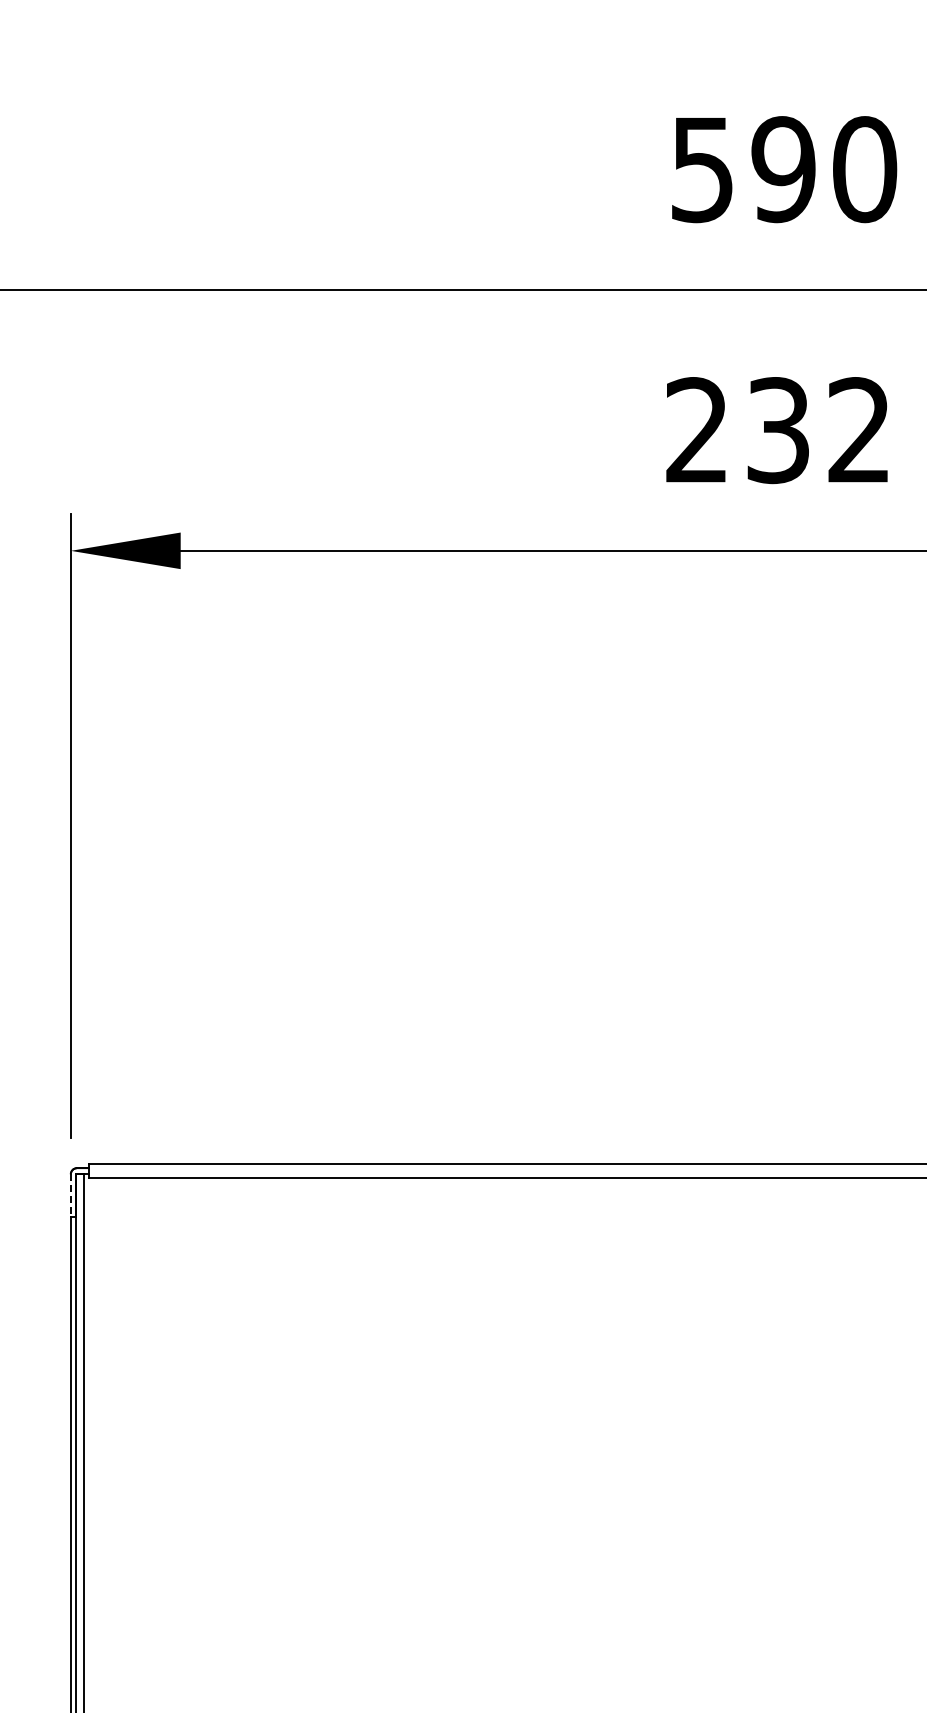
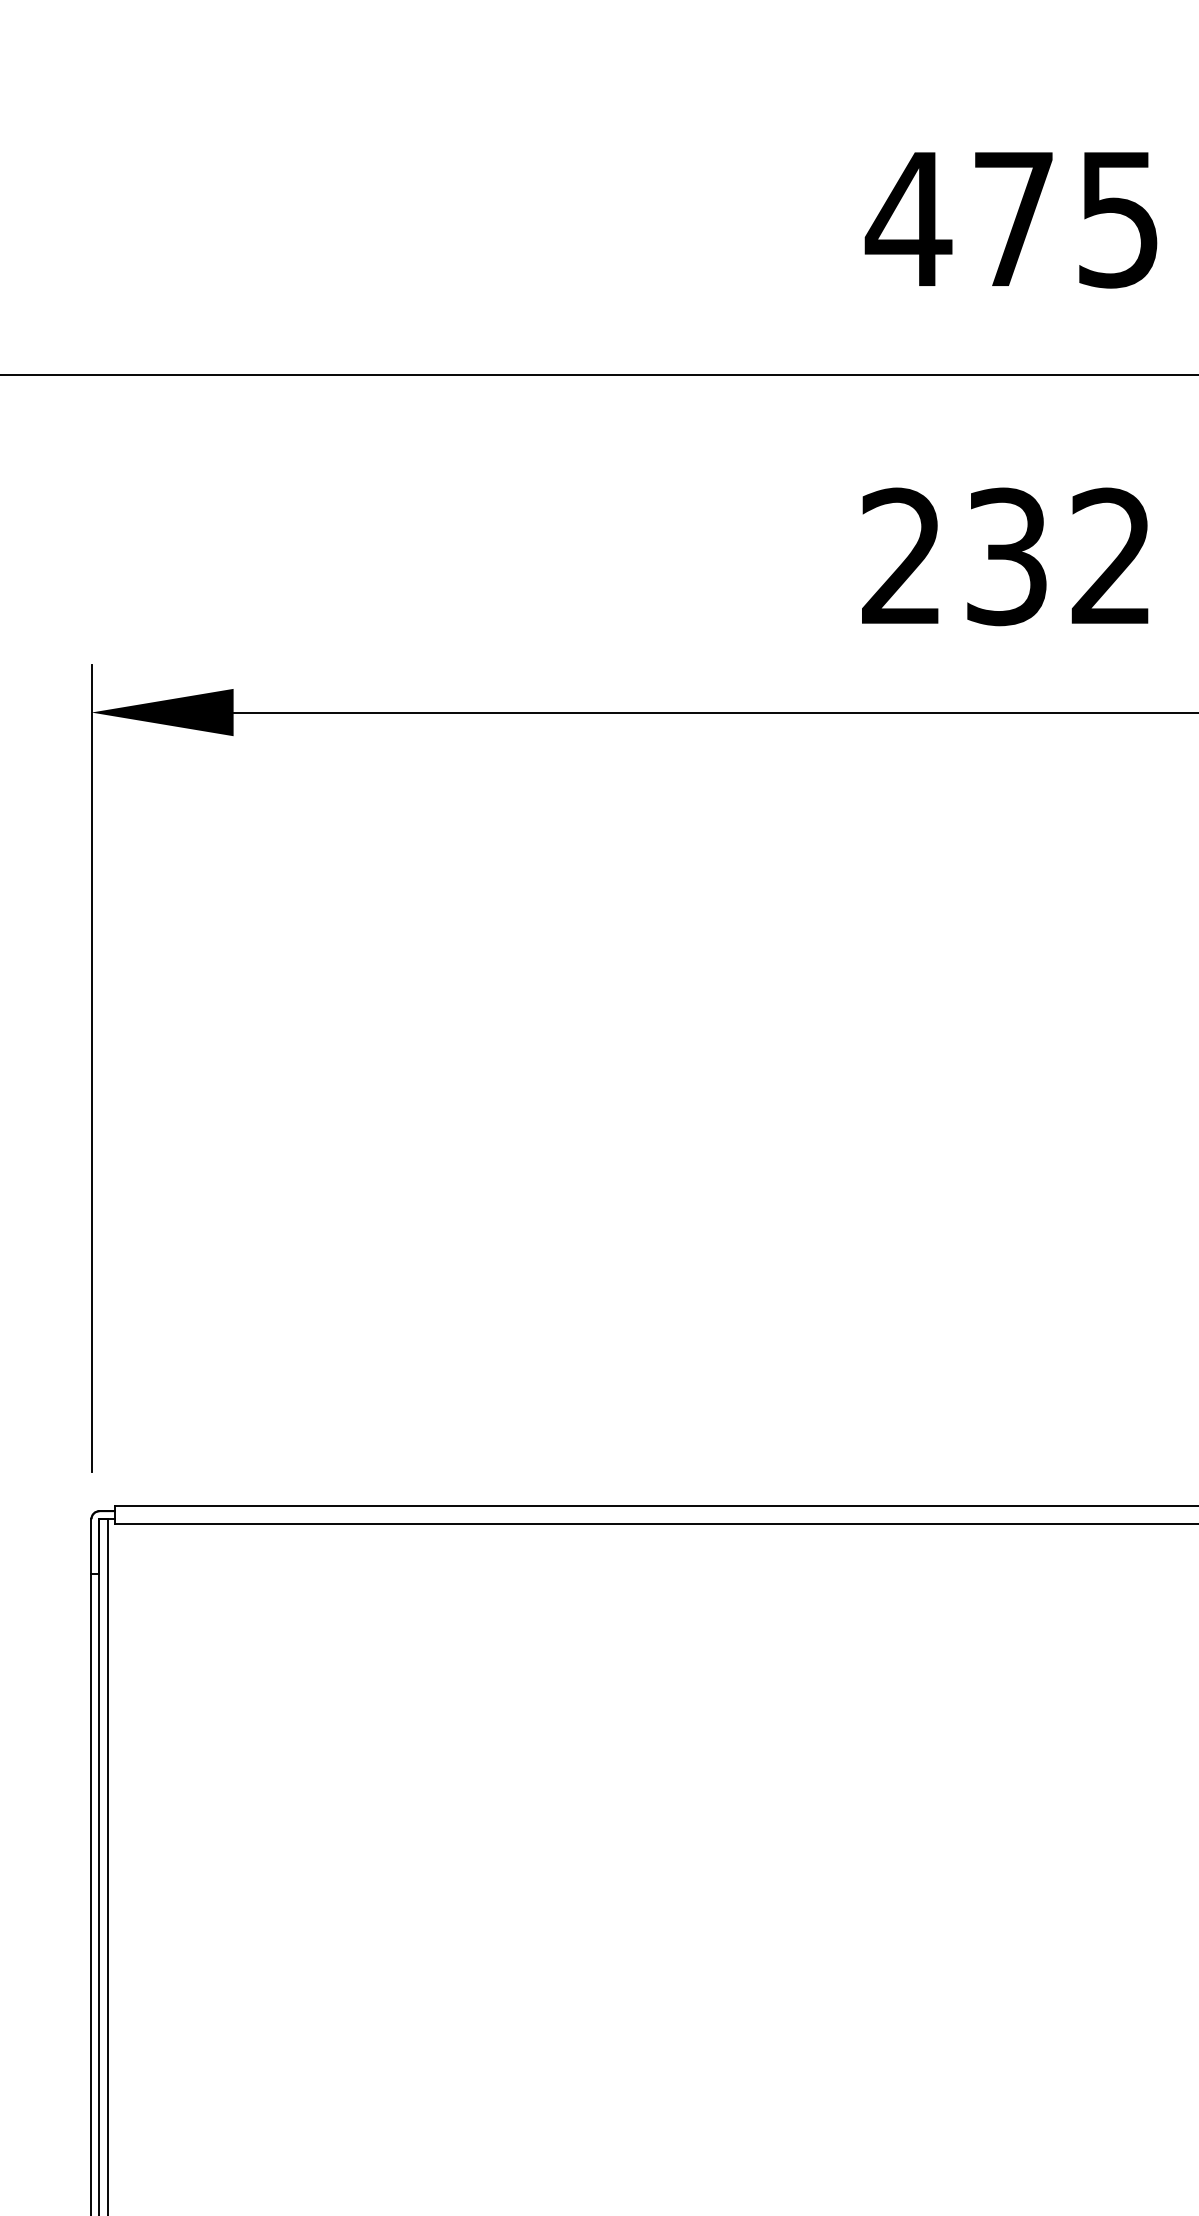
text: (782, 169) -> (1012, 219), 590 -> 475
line: (70, 1196) -> (91, 1547), dashed -> solid

